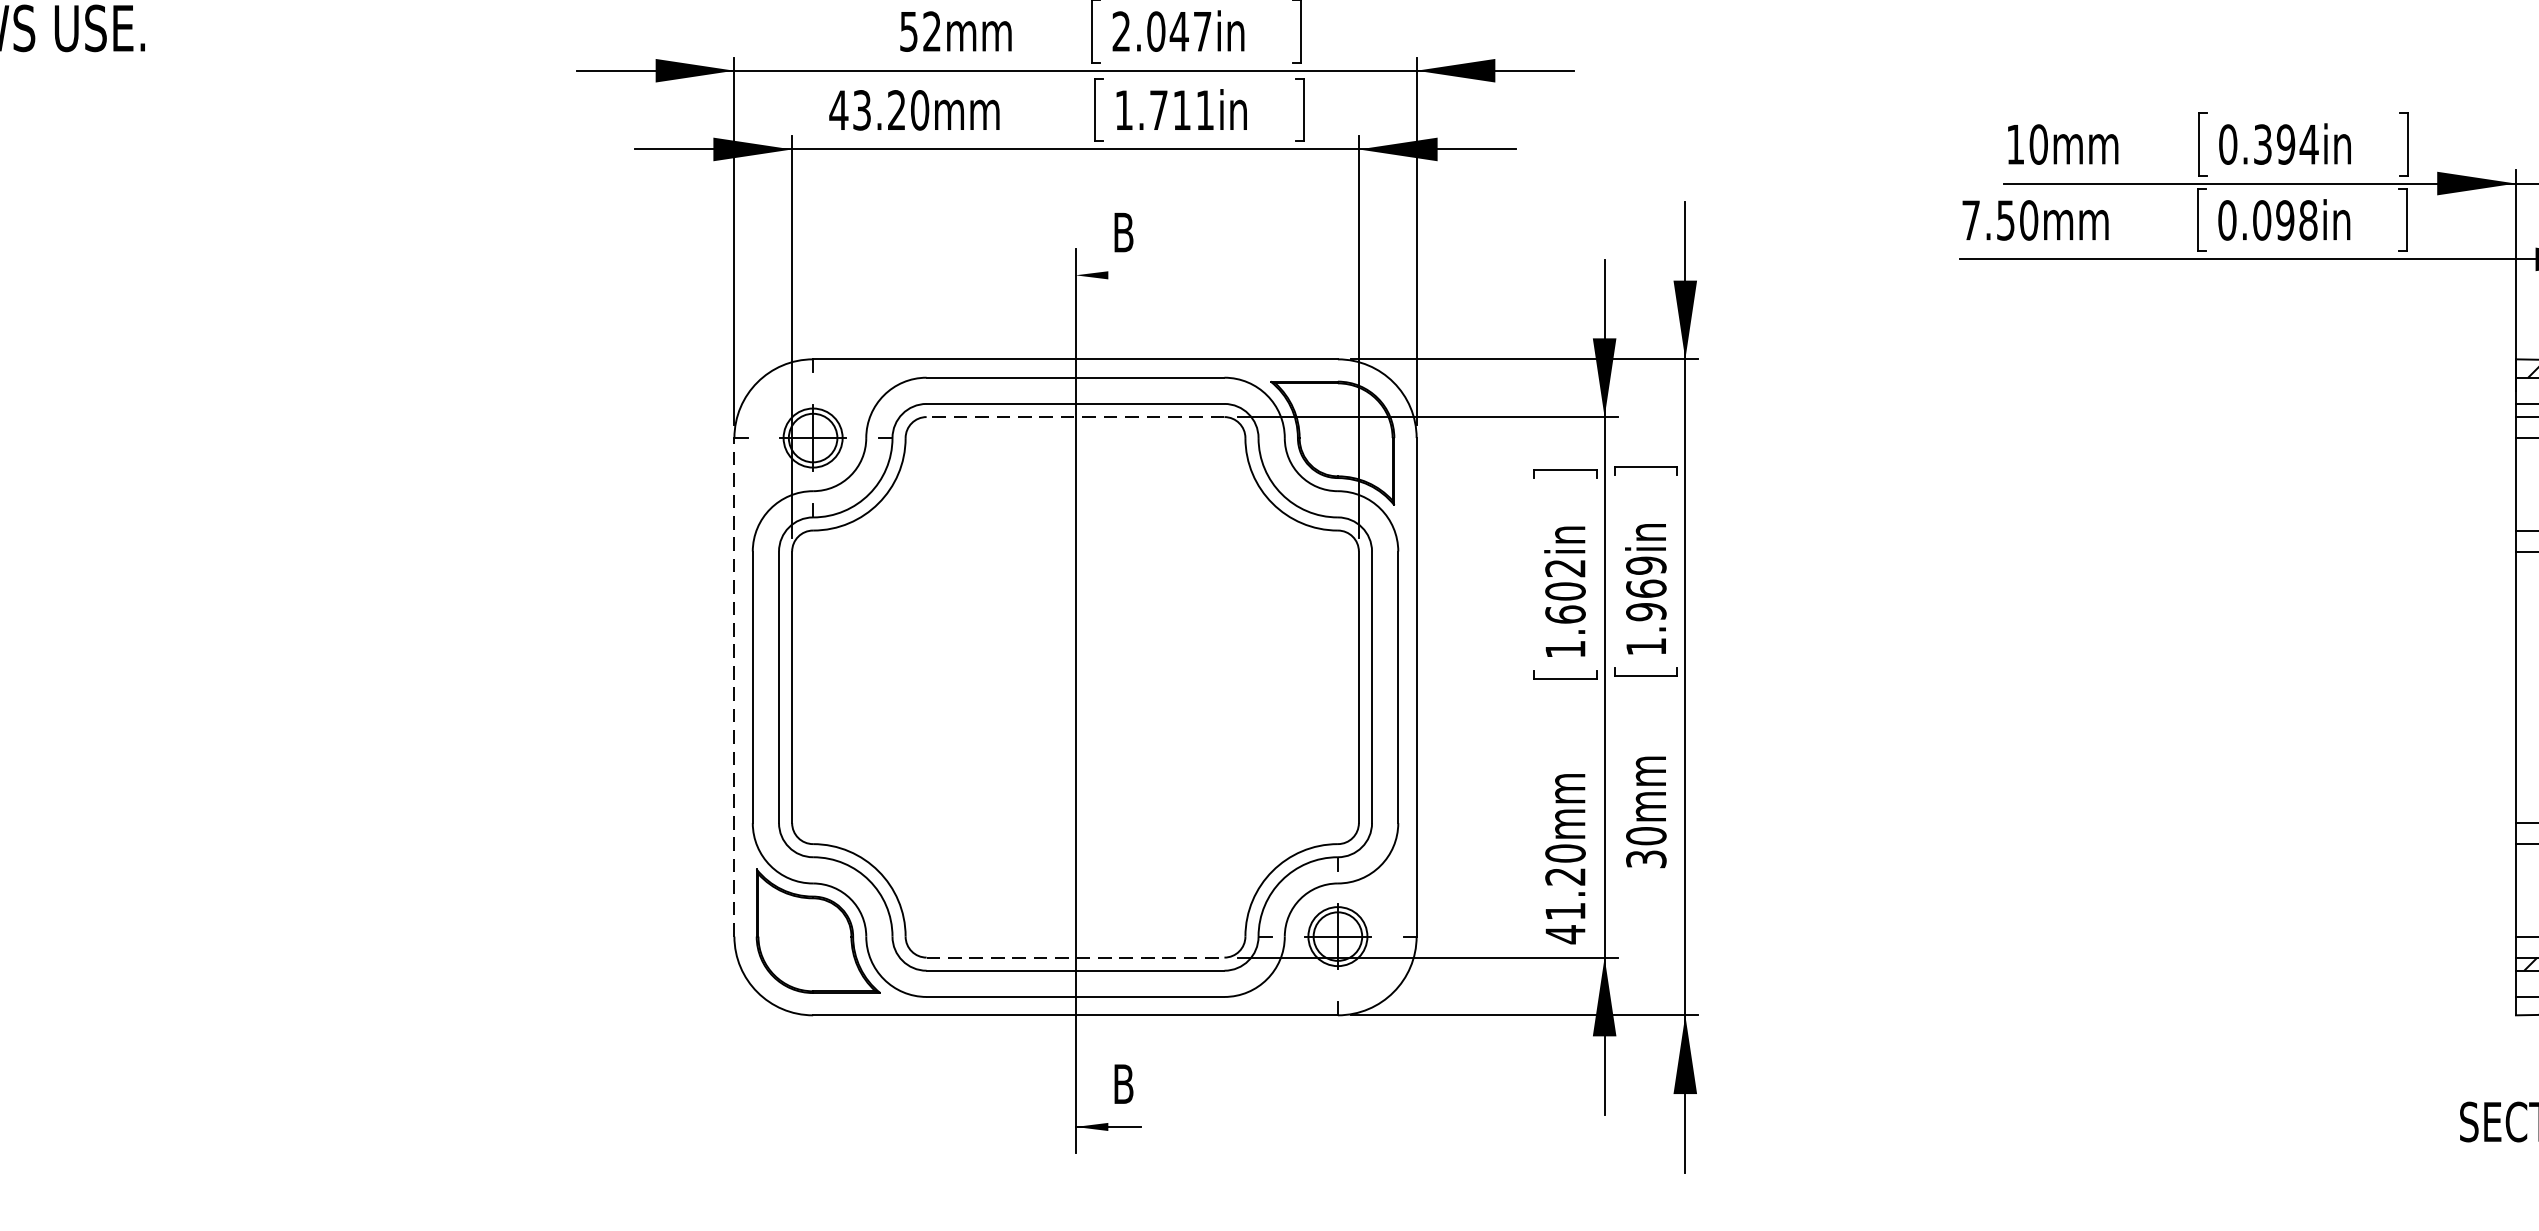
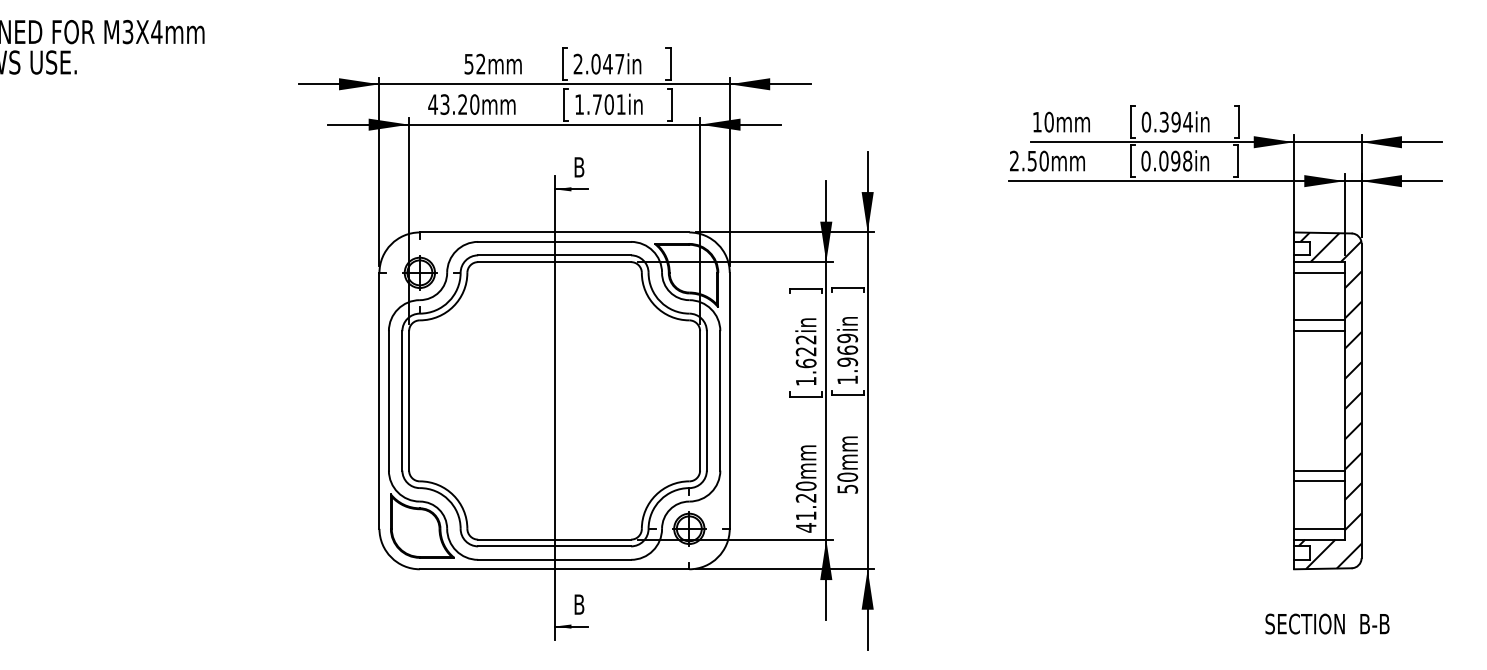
text: (1180, 110) -> (608, 104), 1.711in -> 1.701in
text: (1971, 219) -> (1014, 160), 7.50mm -> 2.50mm
line: (1108, 275) -> (571, 189), added
line: (1075, 417) -> (554, 262), dashed -> solid
text: (1564, 591) -> (805, 351), 1.602in -> 1.622in
line: (734, 686) -> (379, 400), dashed -> solid
text: (1645, 857) -> (847, 488), 30mm -> 50mm
line: (1077, 957) -> (555, 539), dashed -> solid

